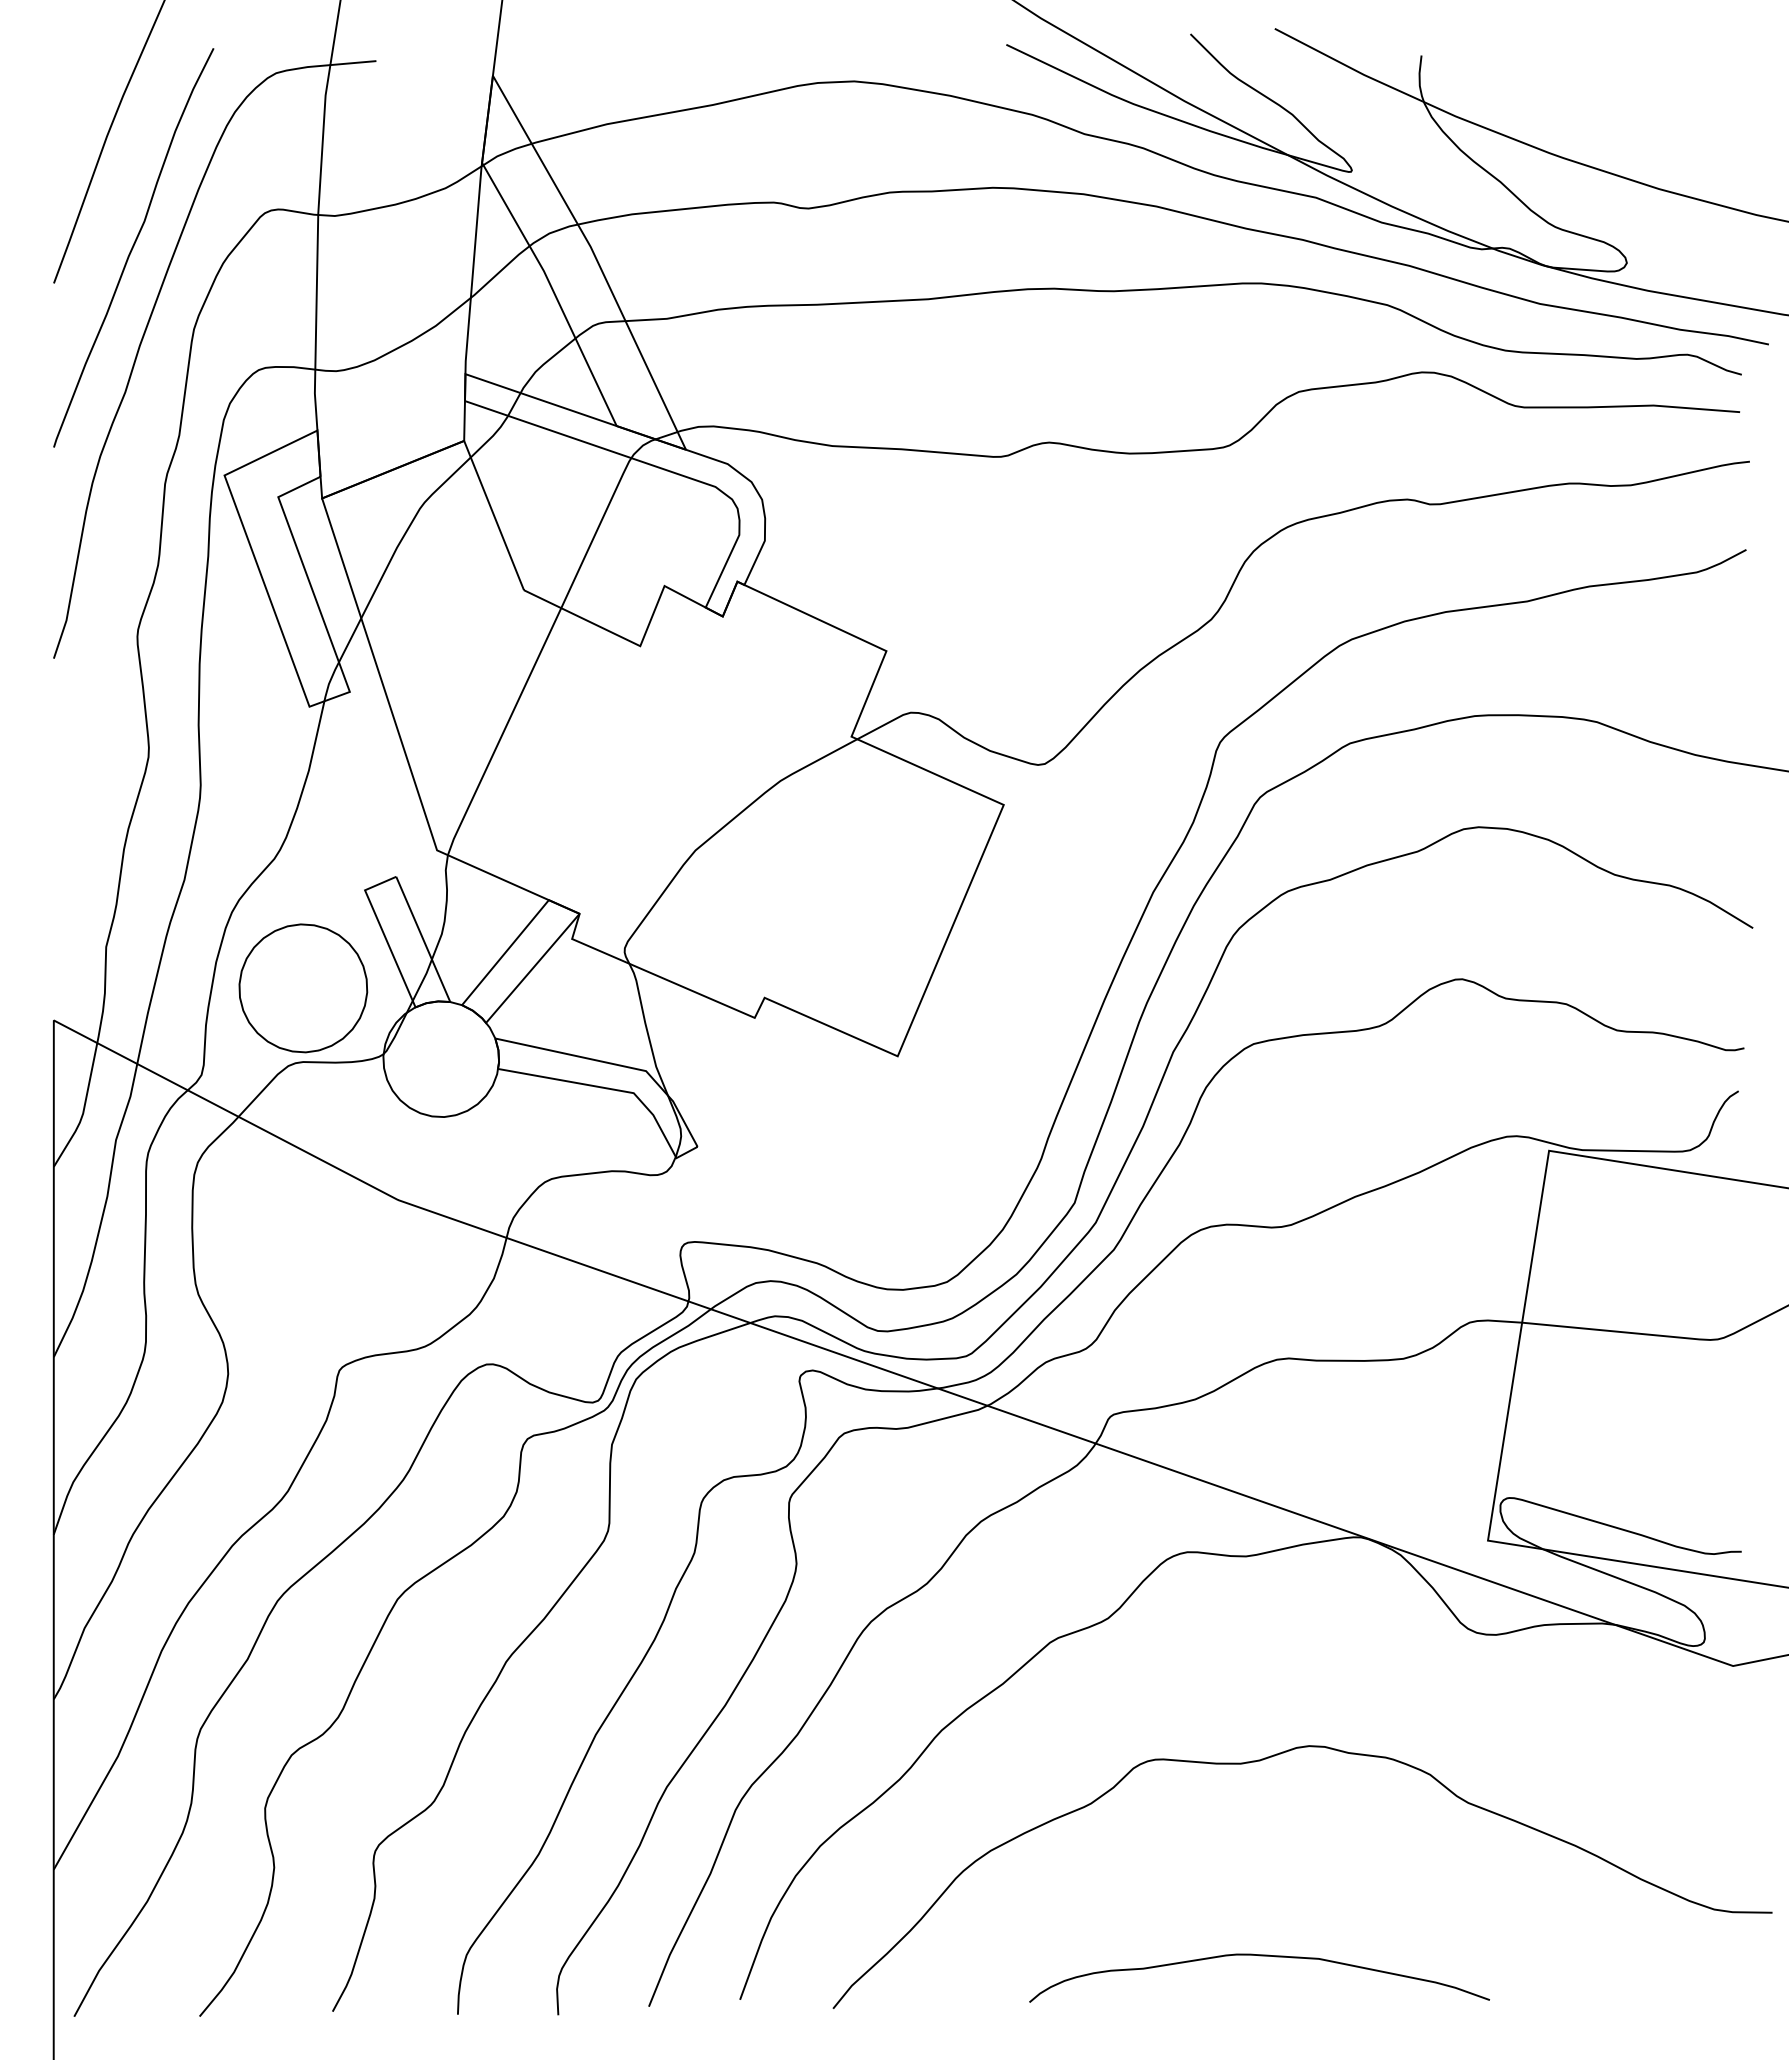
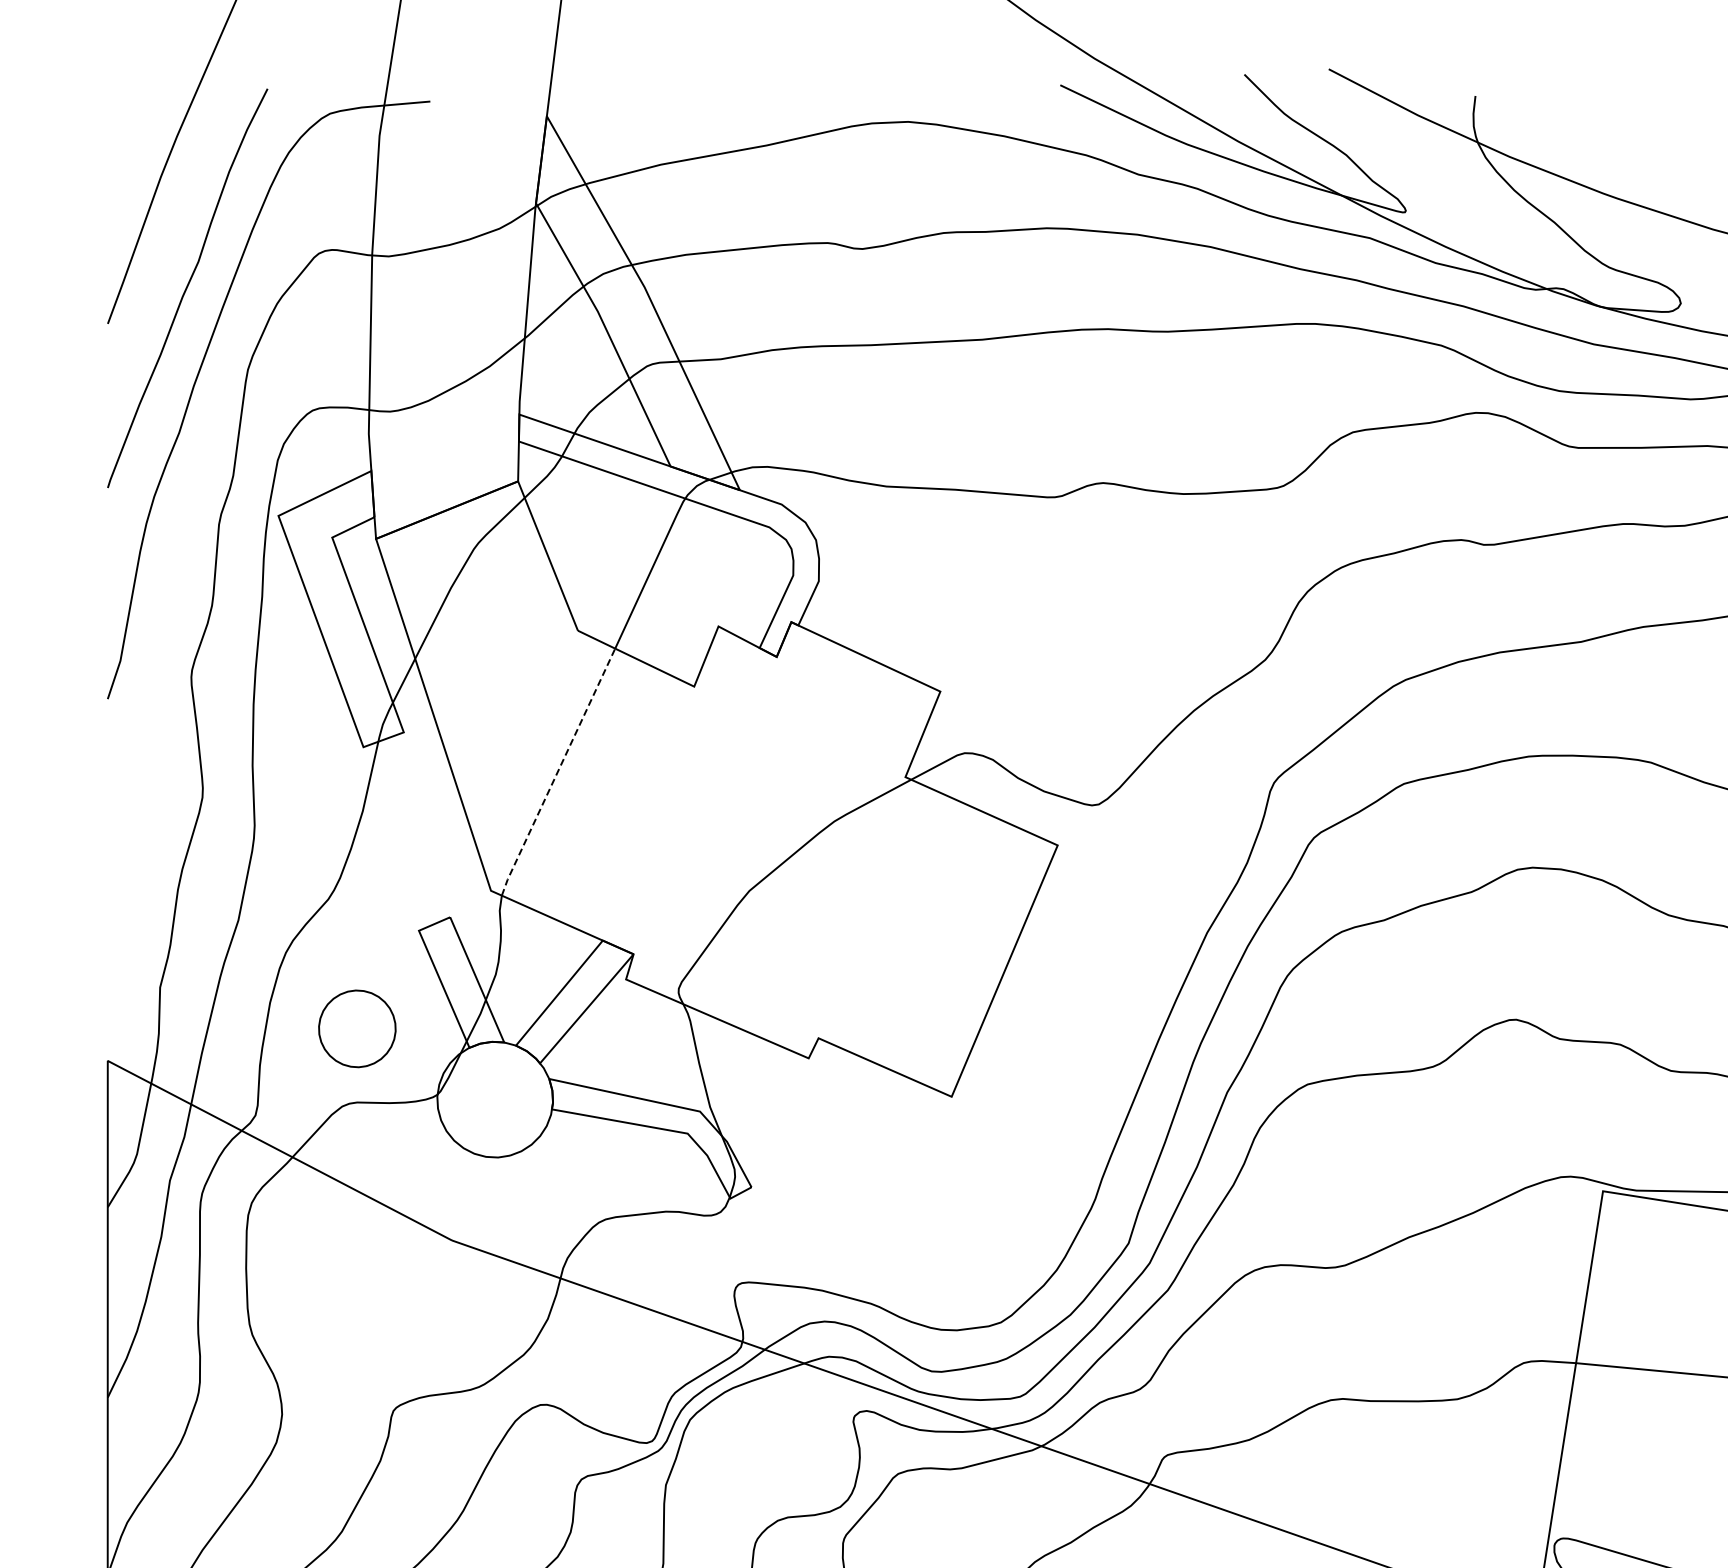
line: (503, 732) -> (557, 772), solid -> dashed
part: (303, 988) -> (357, 1028), size x0.6

